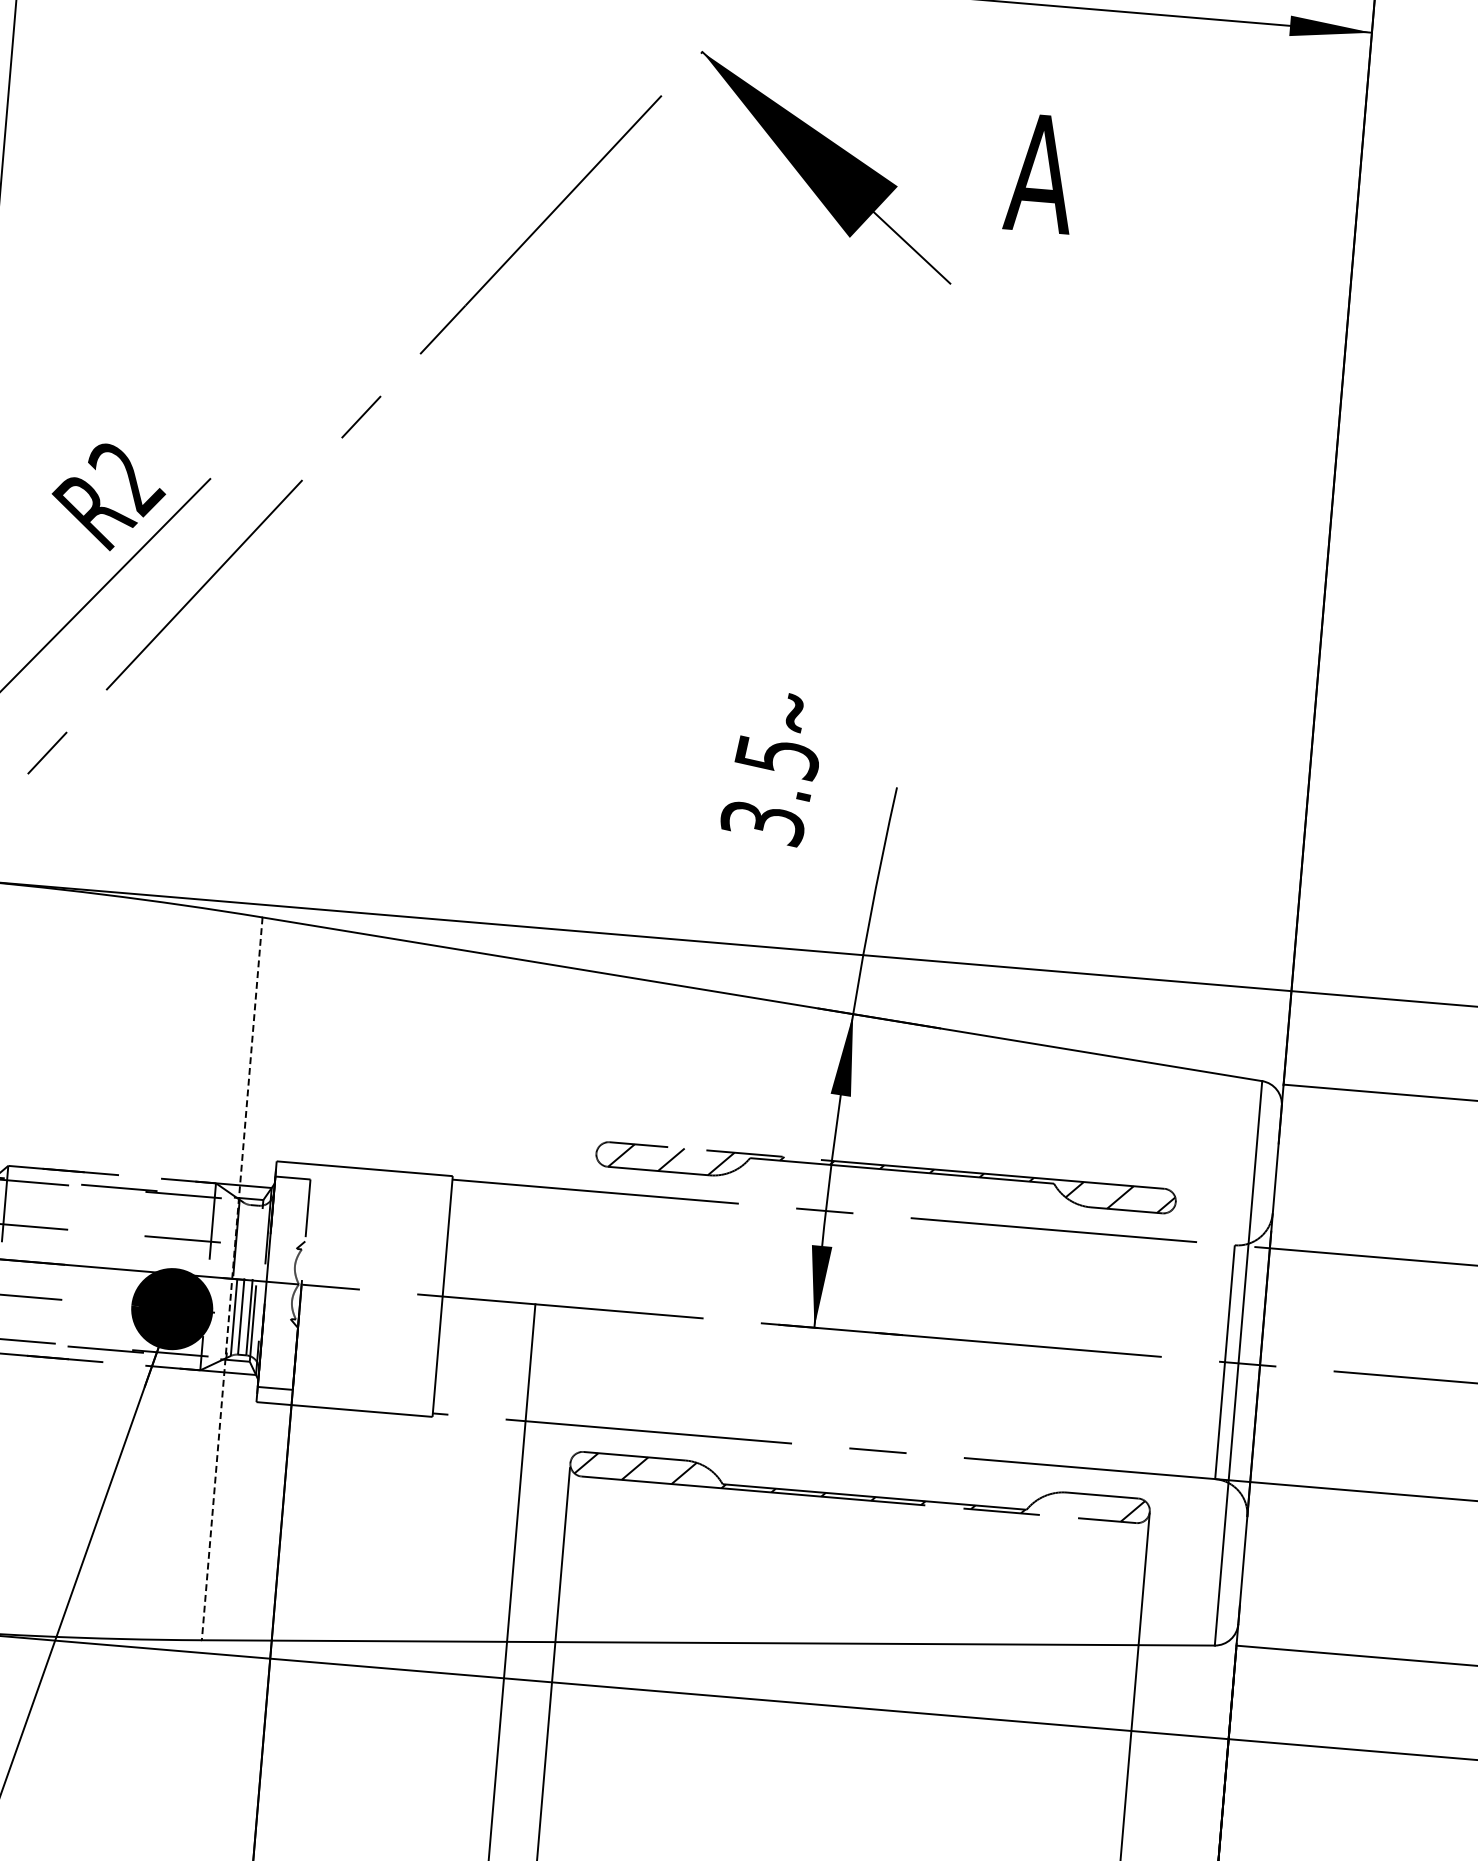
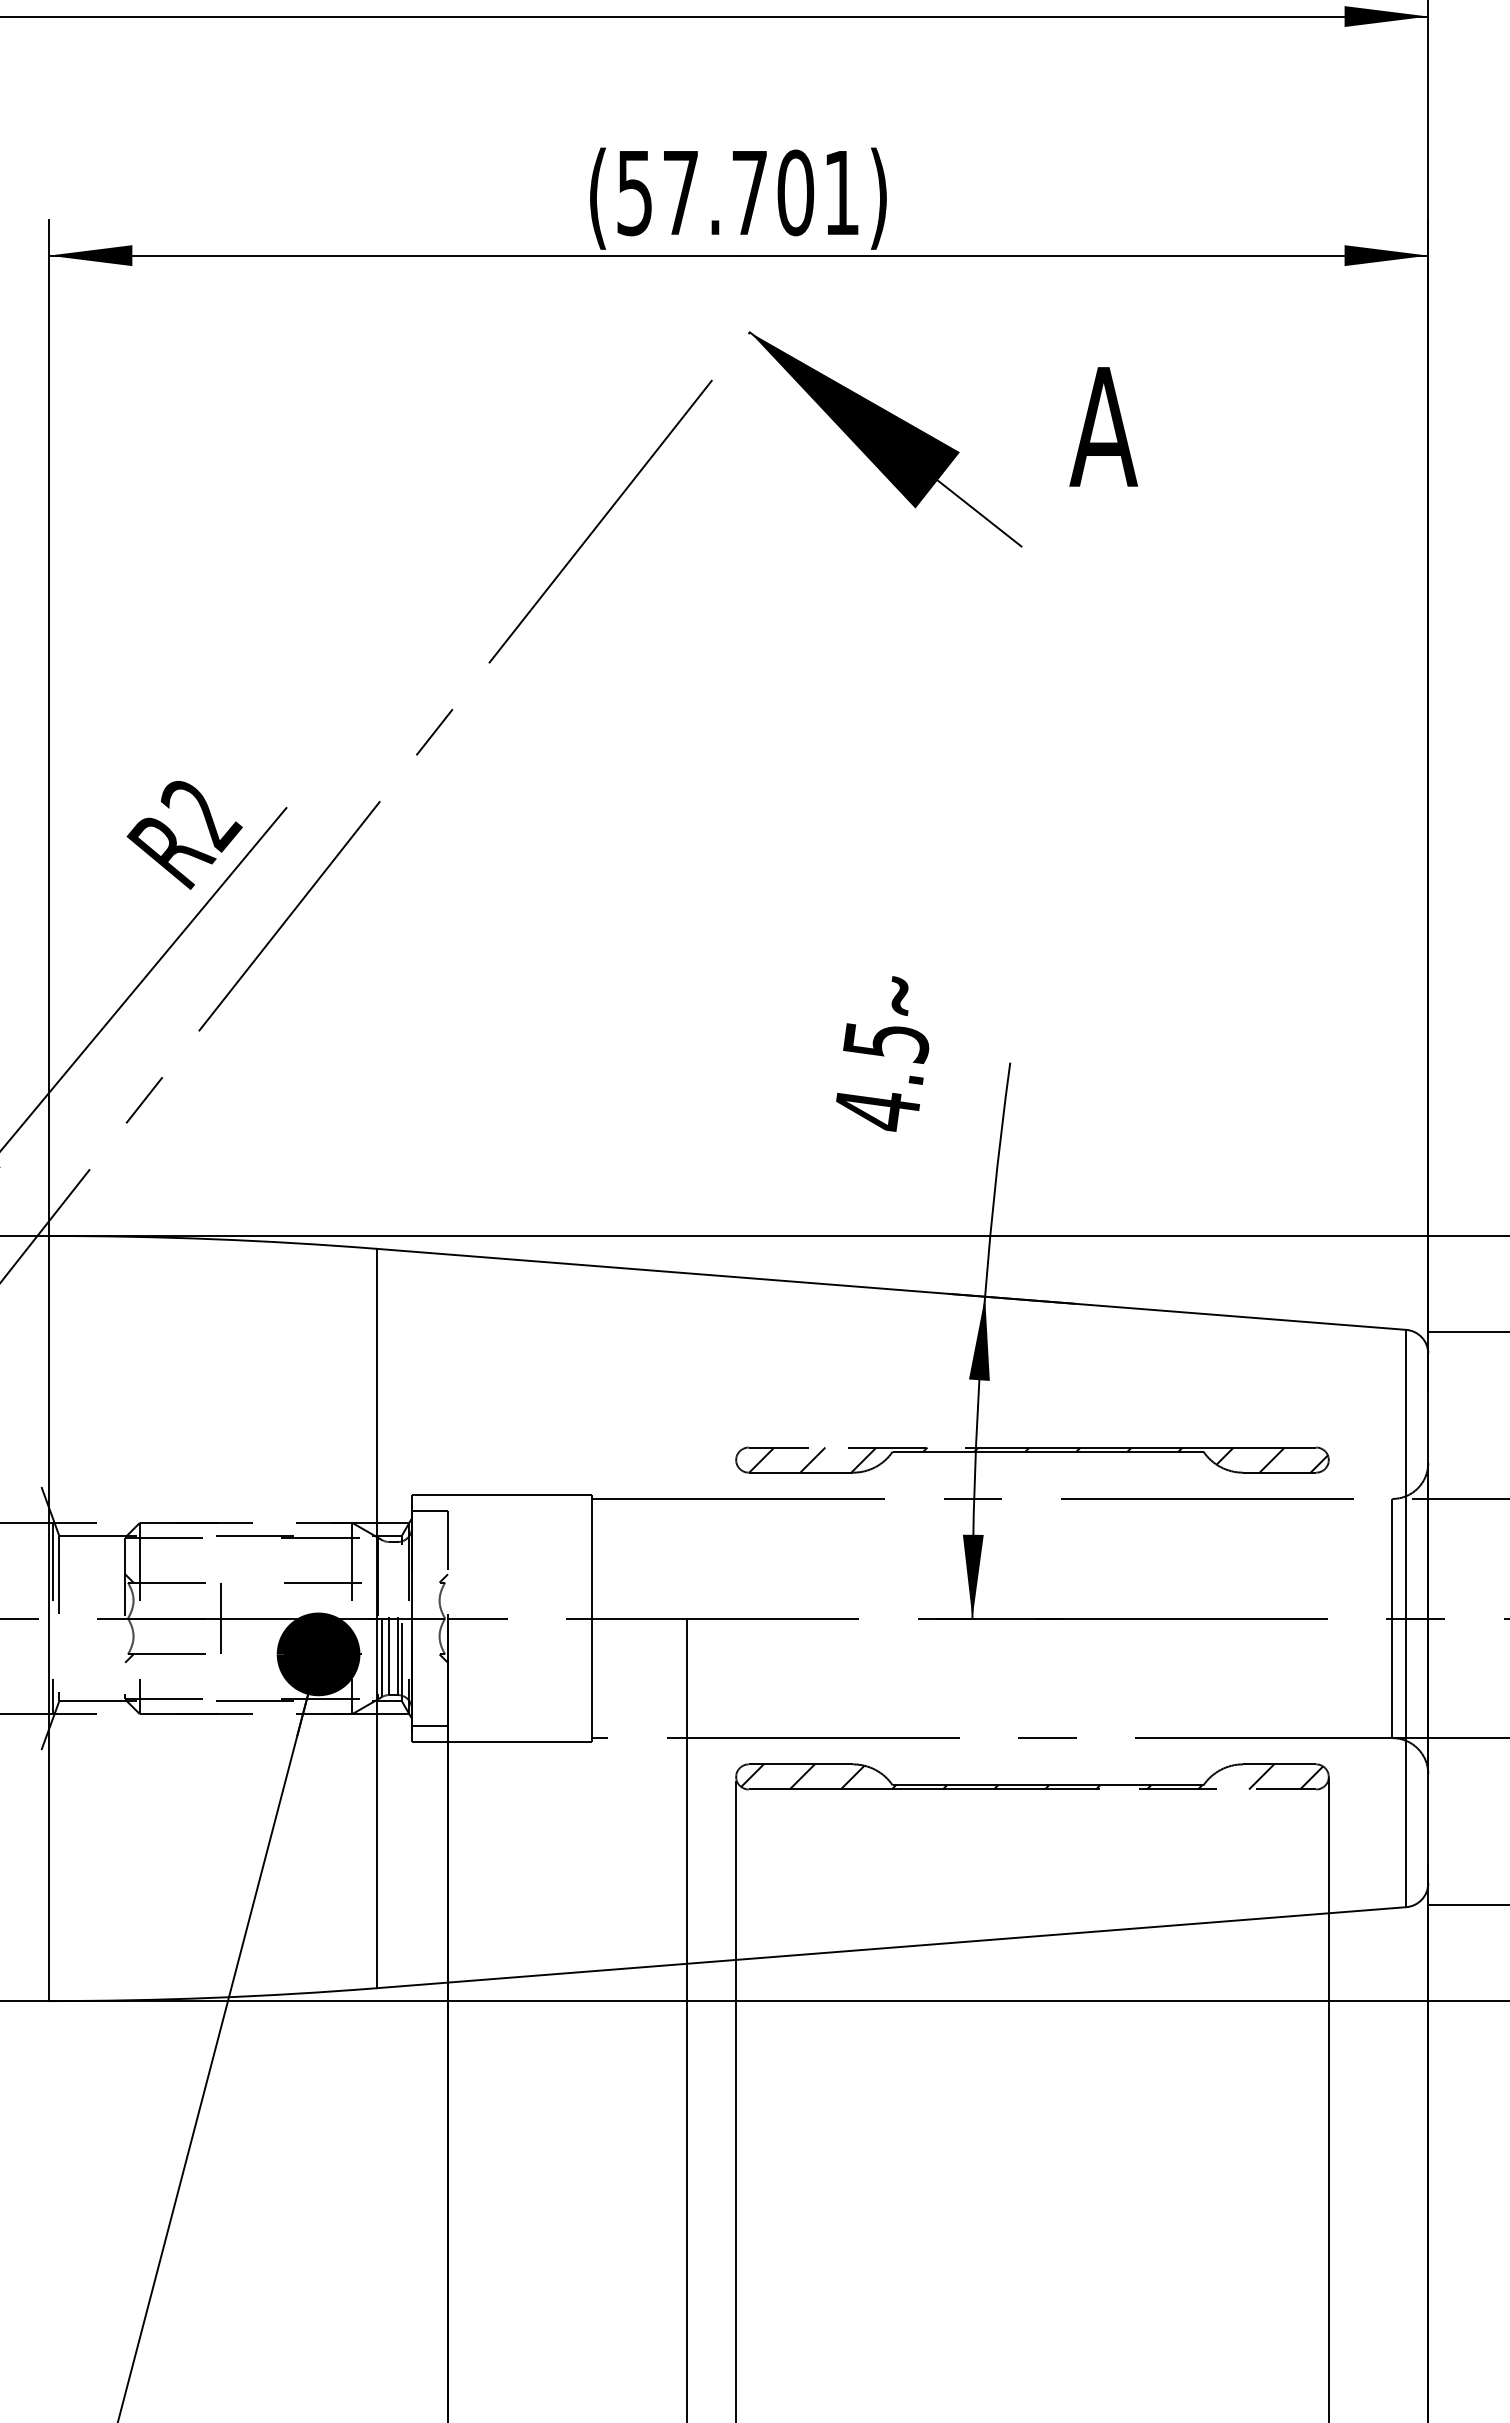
text: (762, 824) -> (876, 1111), 3.5 -> 4.5
line: (79, 1265) -> (220, 1618), added
line: (231, 1278) -> (376, 1618), dashed -> solid
line: (1084, 1505) -> (1261, 1776), added

